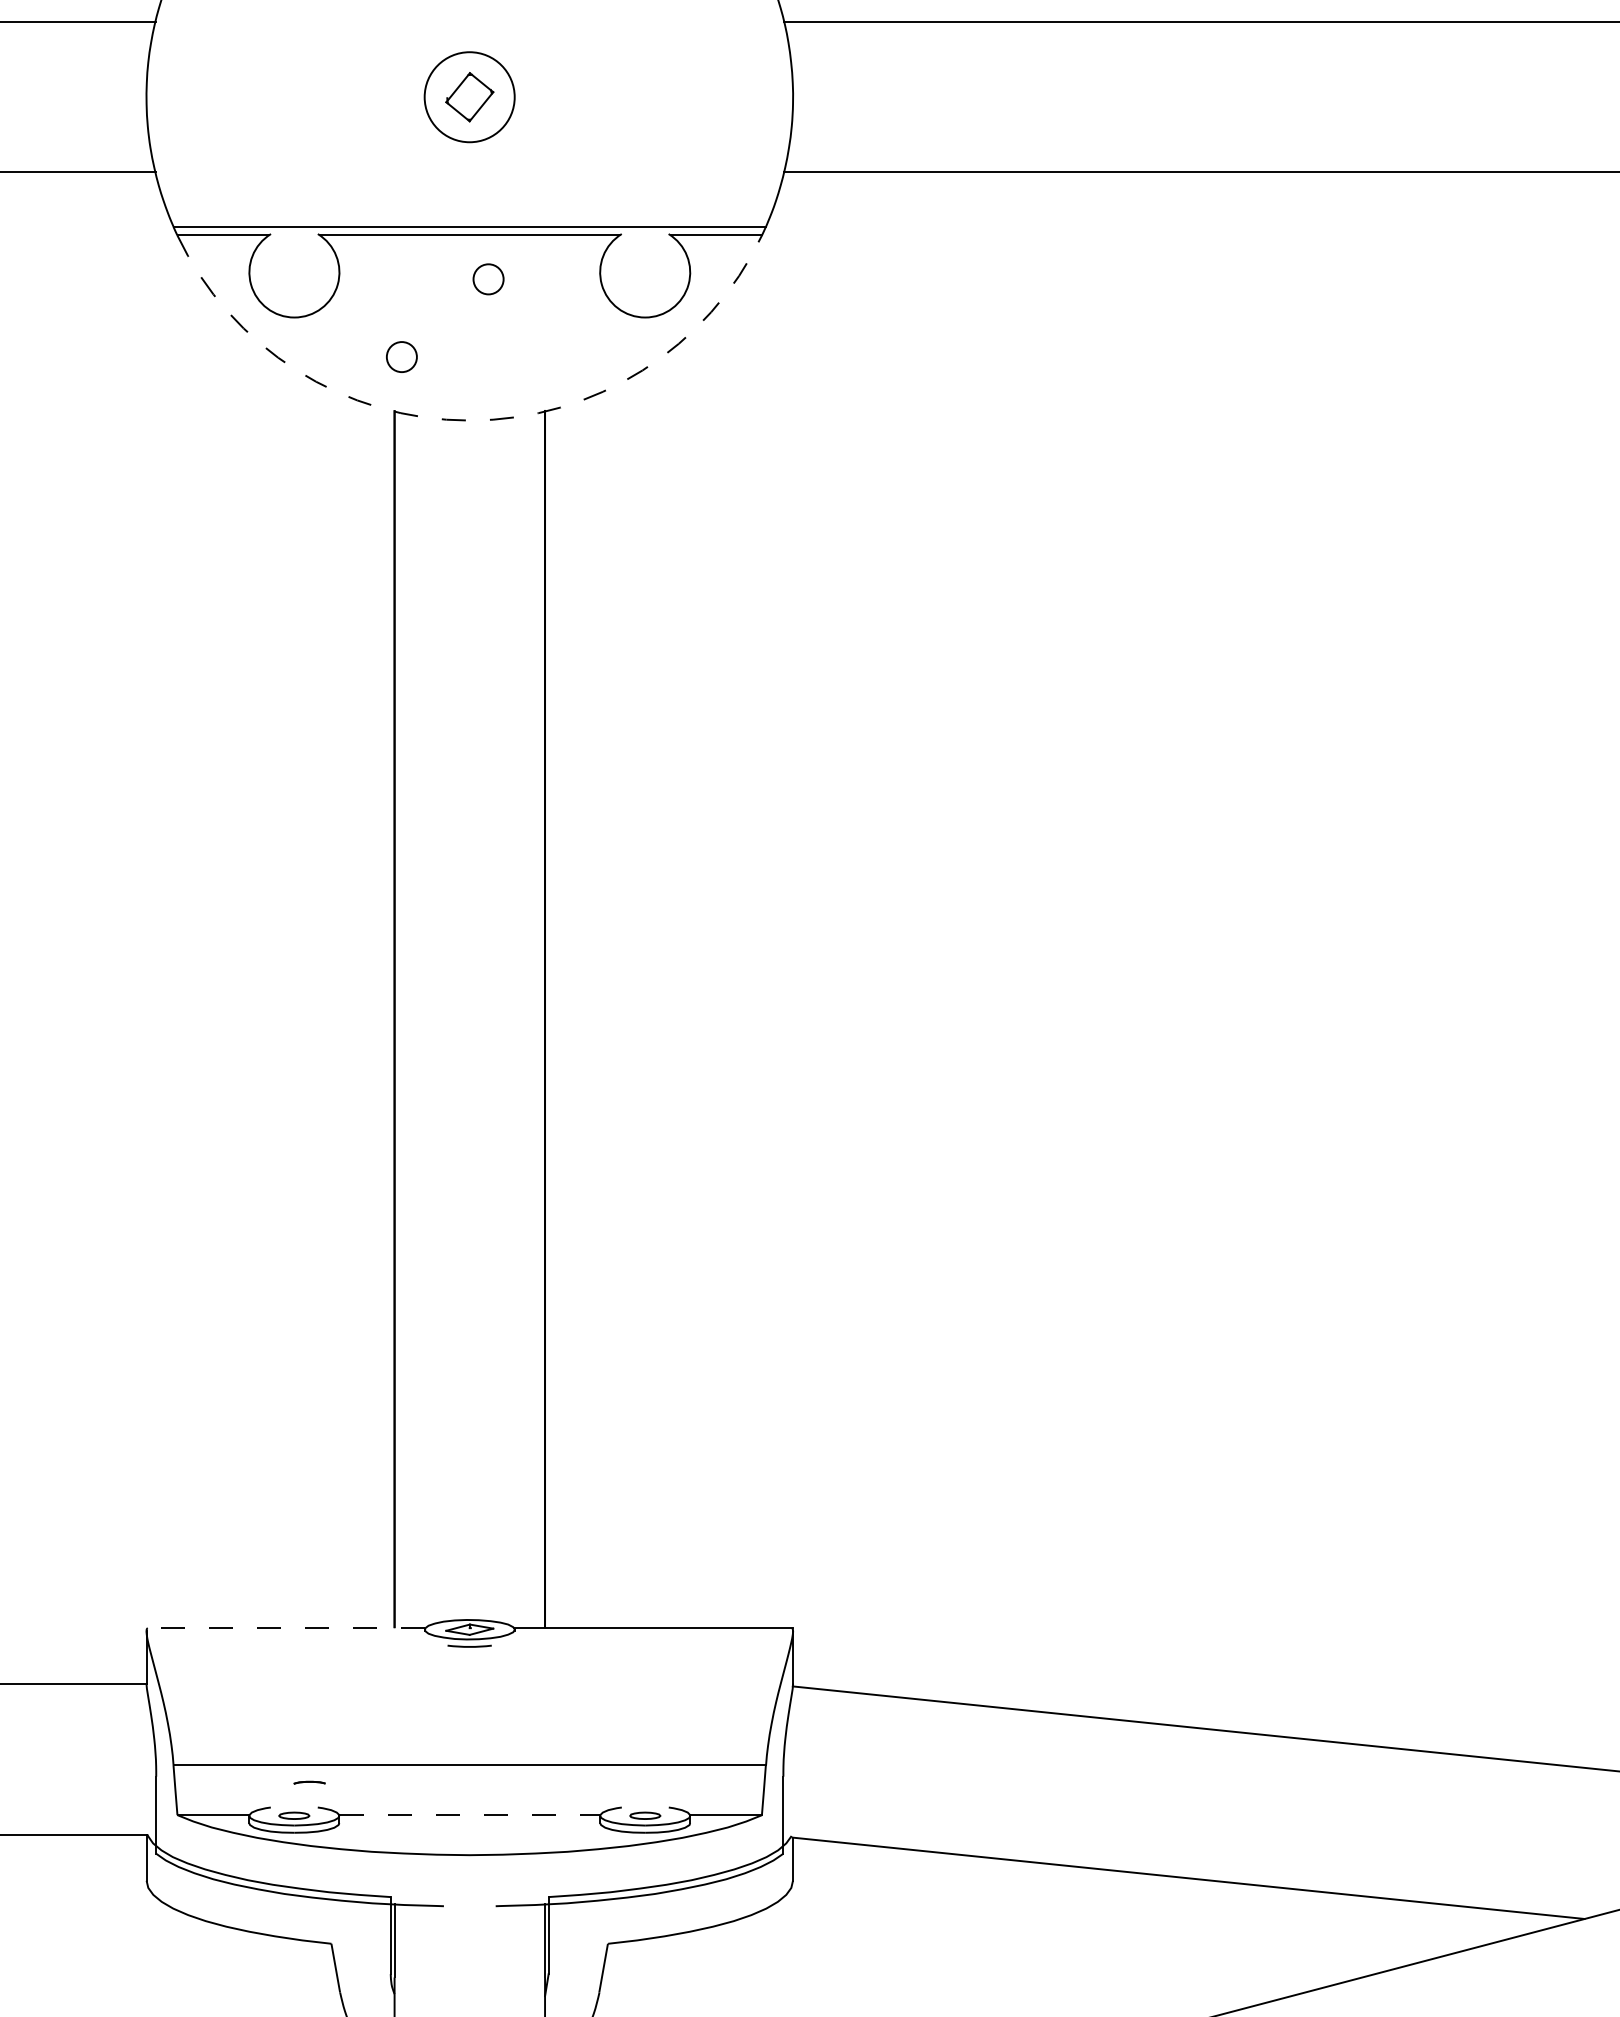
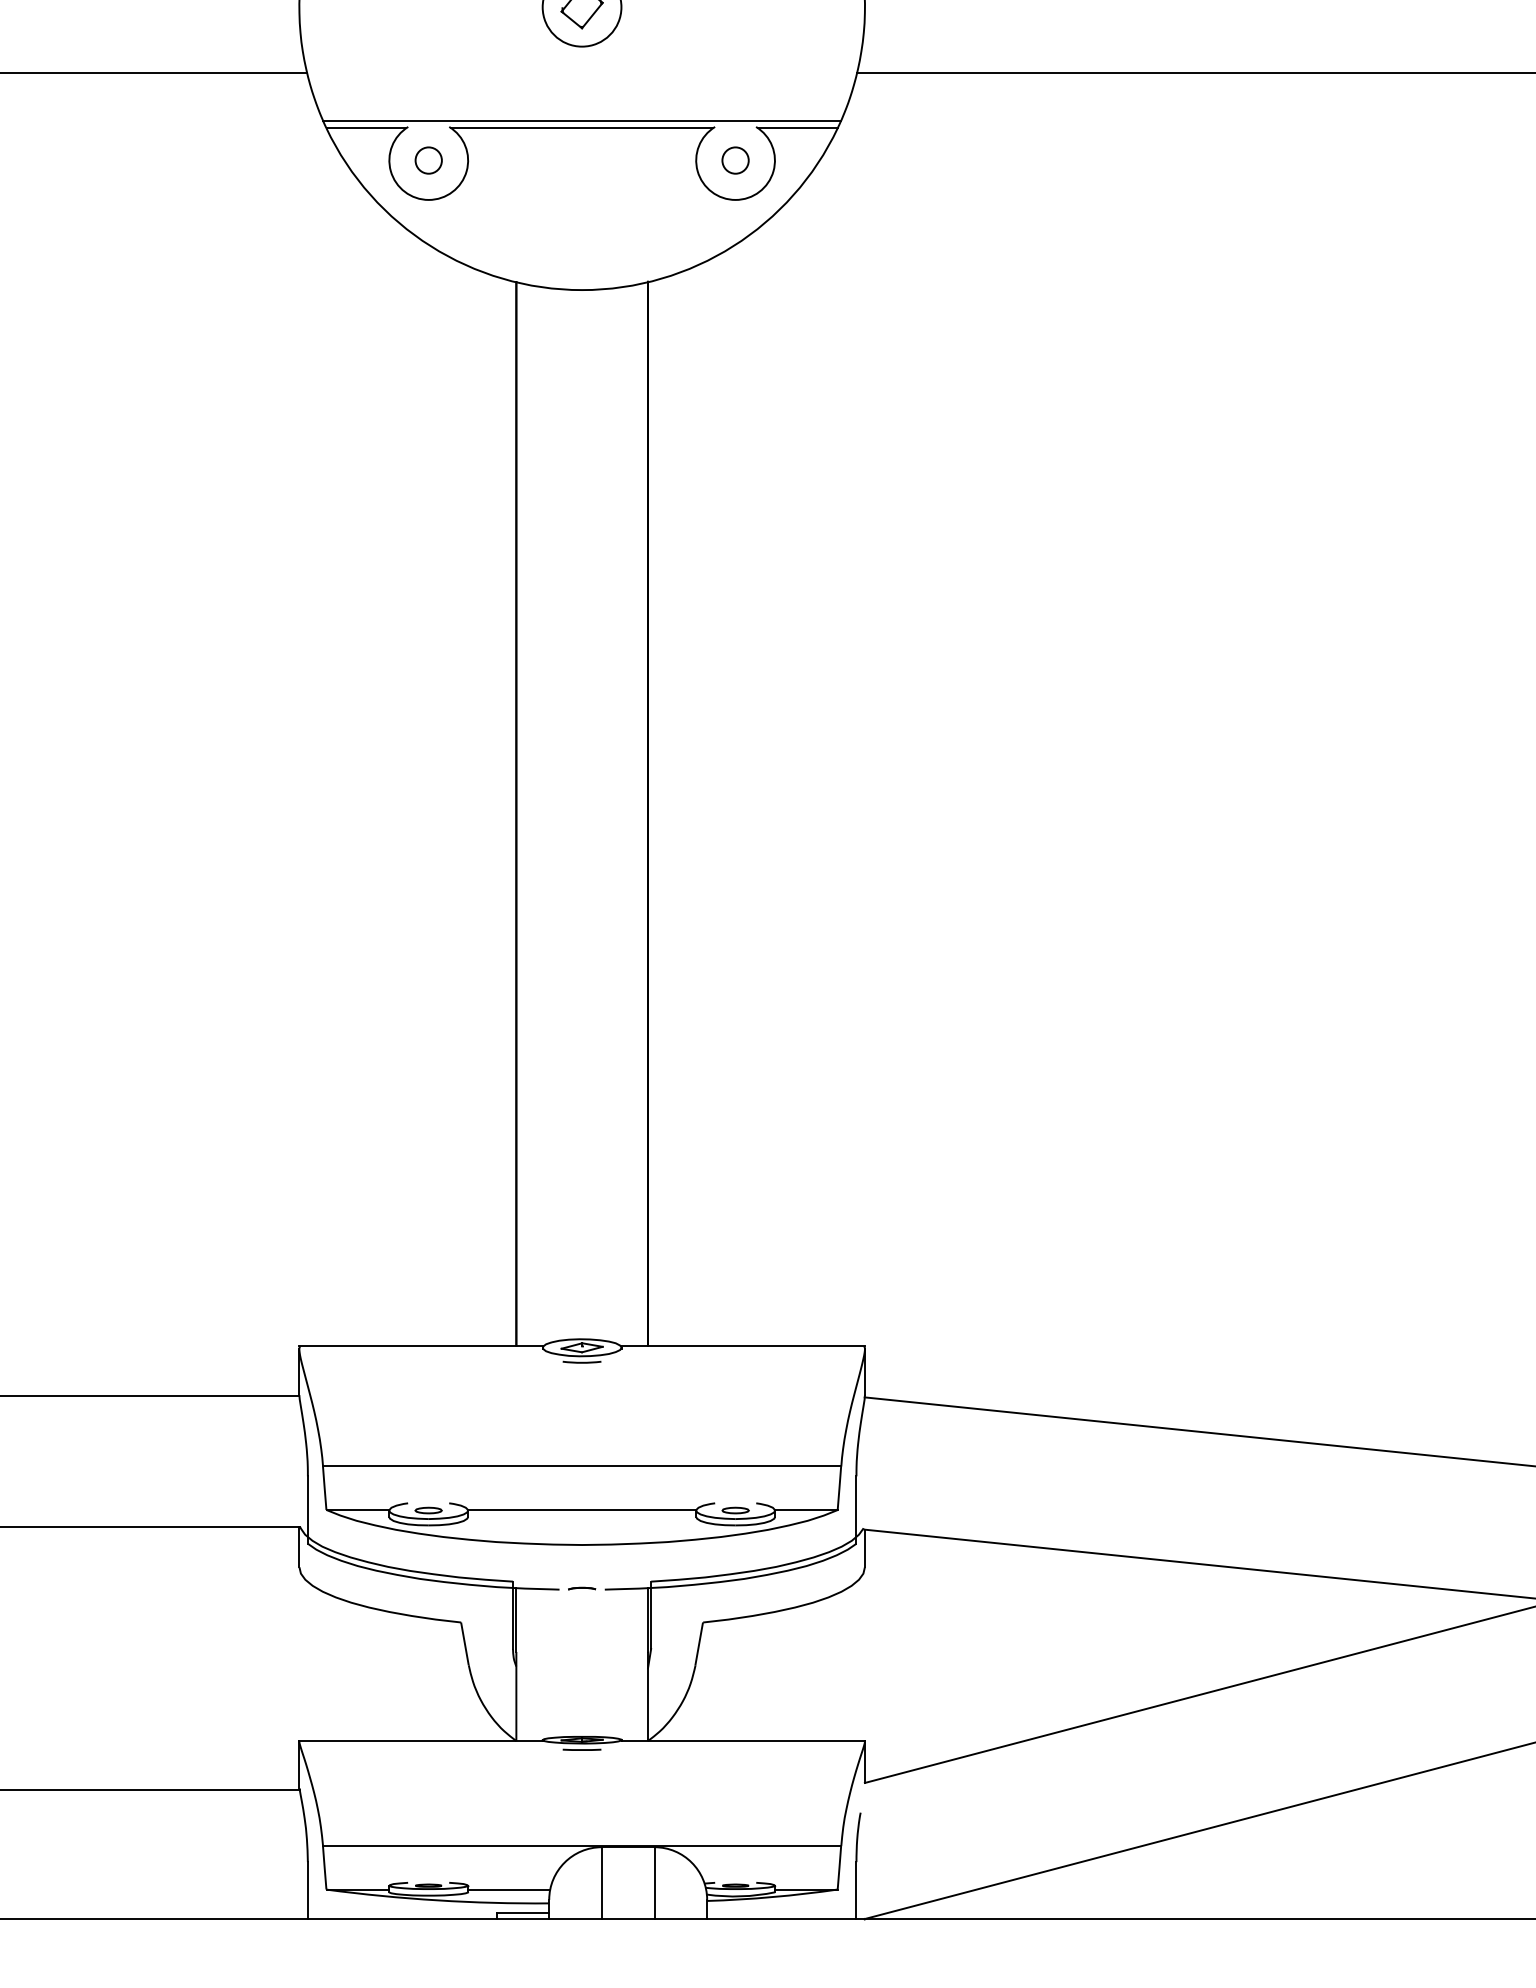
circle: (488, 279) -> (735, 160), moved
circle: (401, 357) -> (428, 160), moved
arc: (470, 421) -> (582, 290), dashed -> solid
line: (286, 1628) -> (421, 1346), dashed -> solid
part: (310, 1782) -> (582, 1588), moved
line: (470, 1815) -> (582, 1510), dashed -> solid

